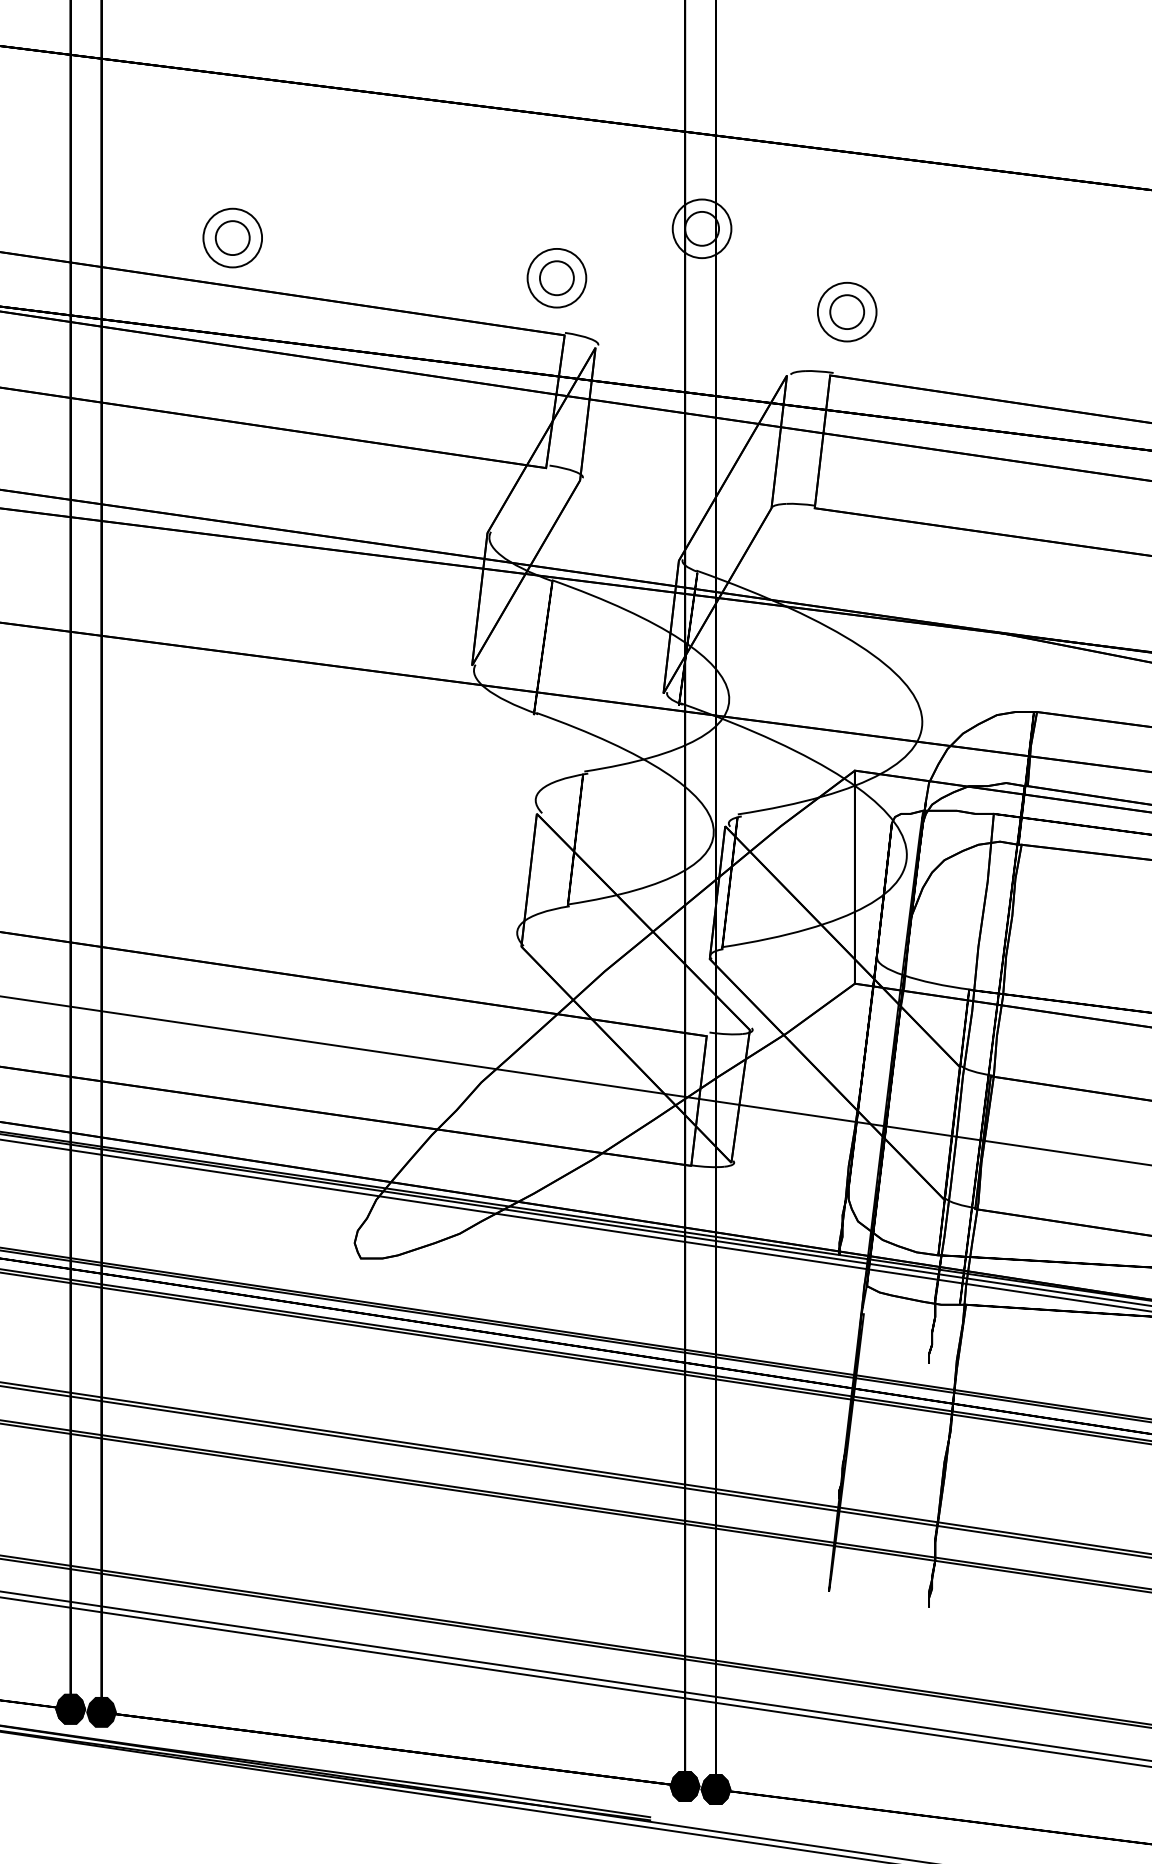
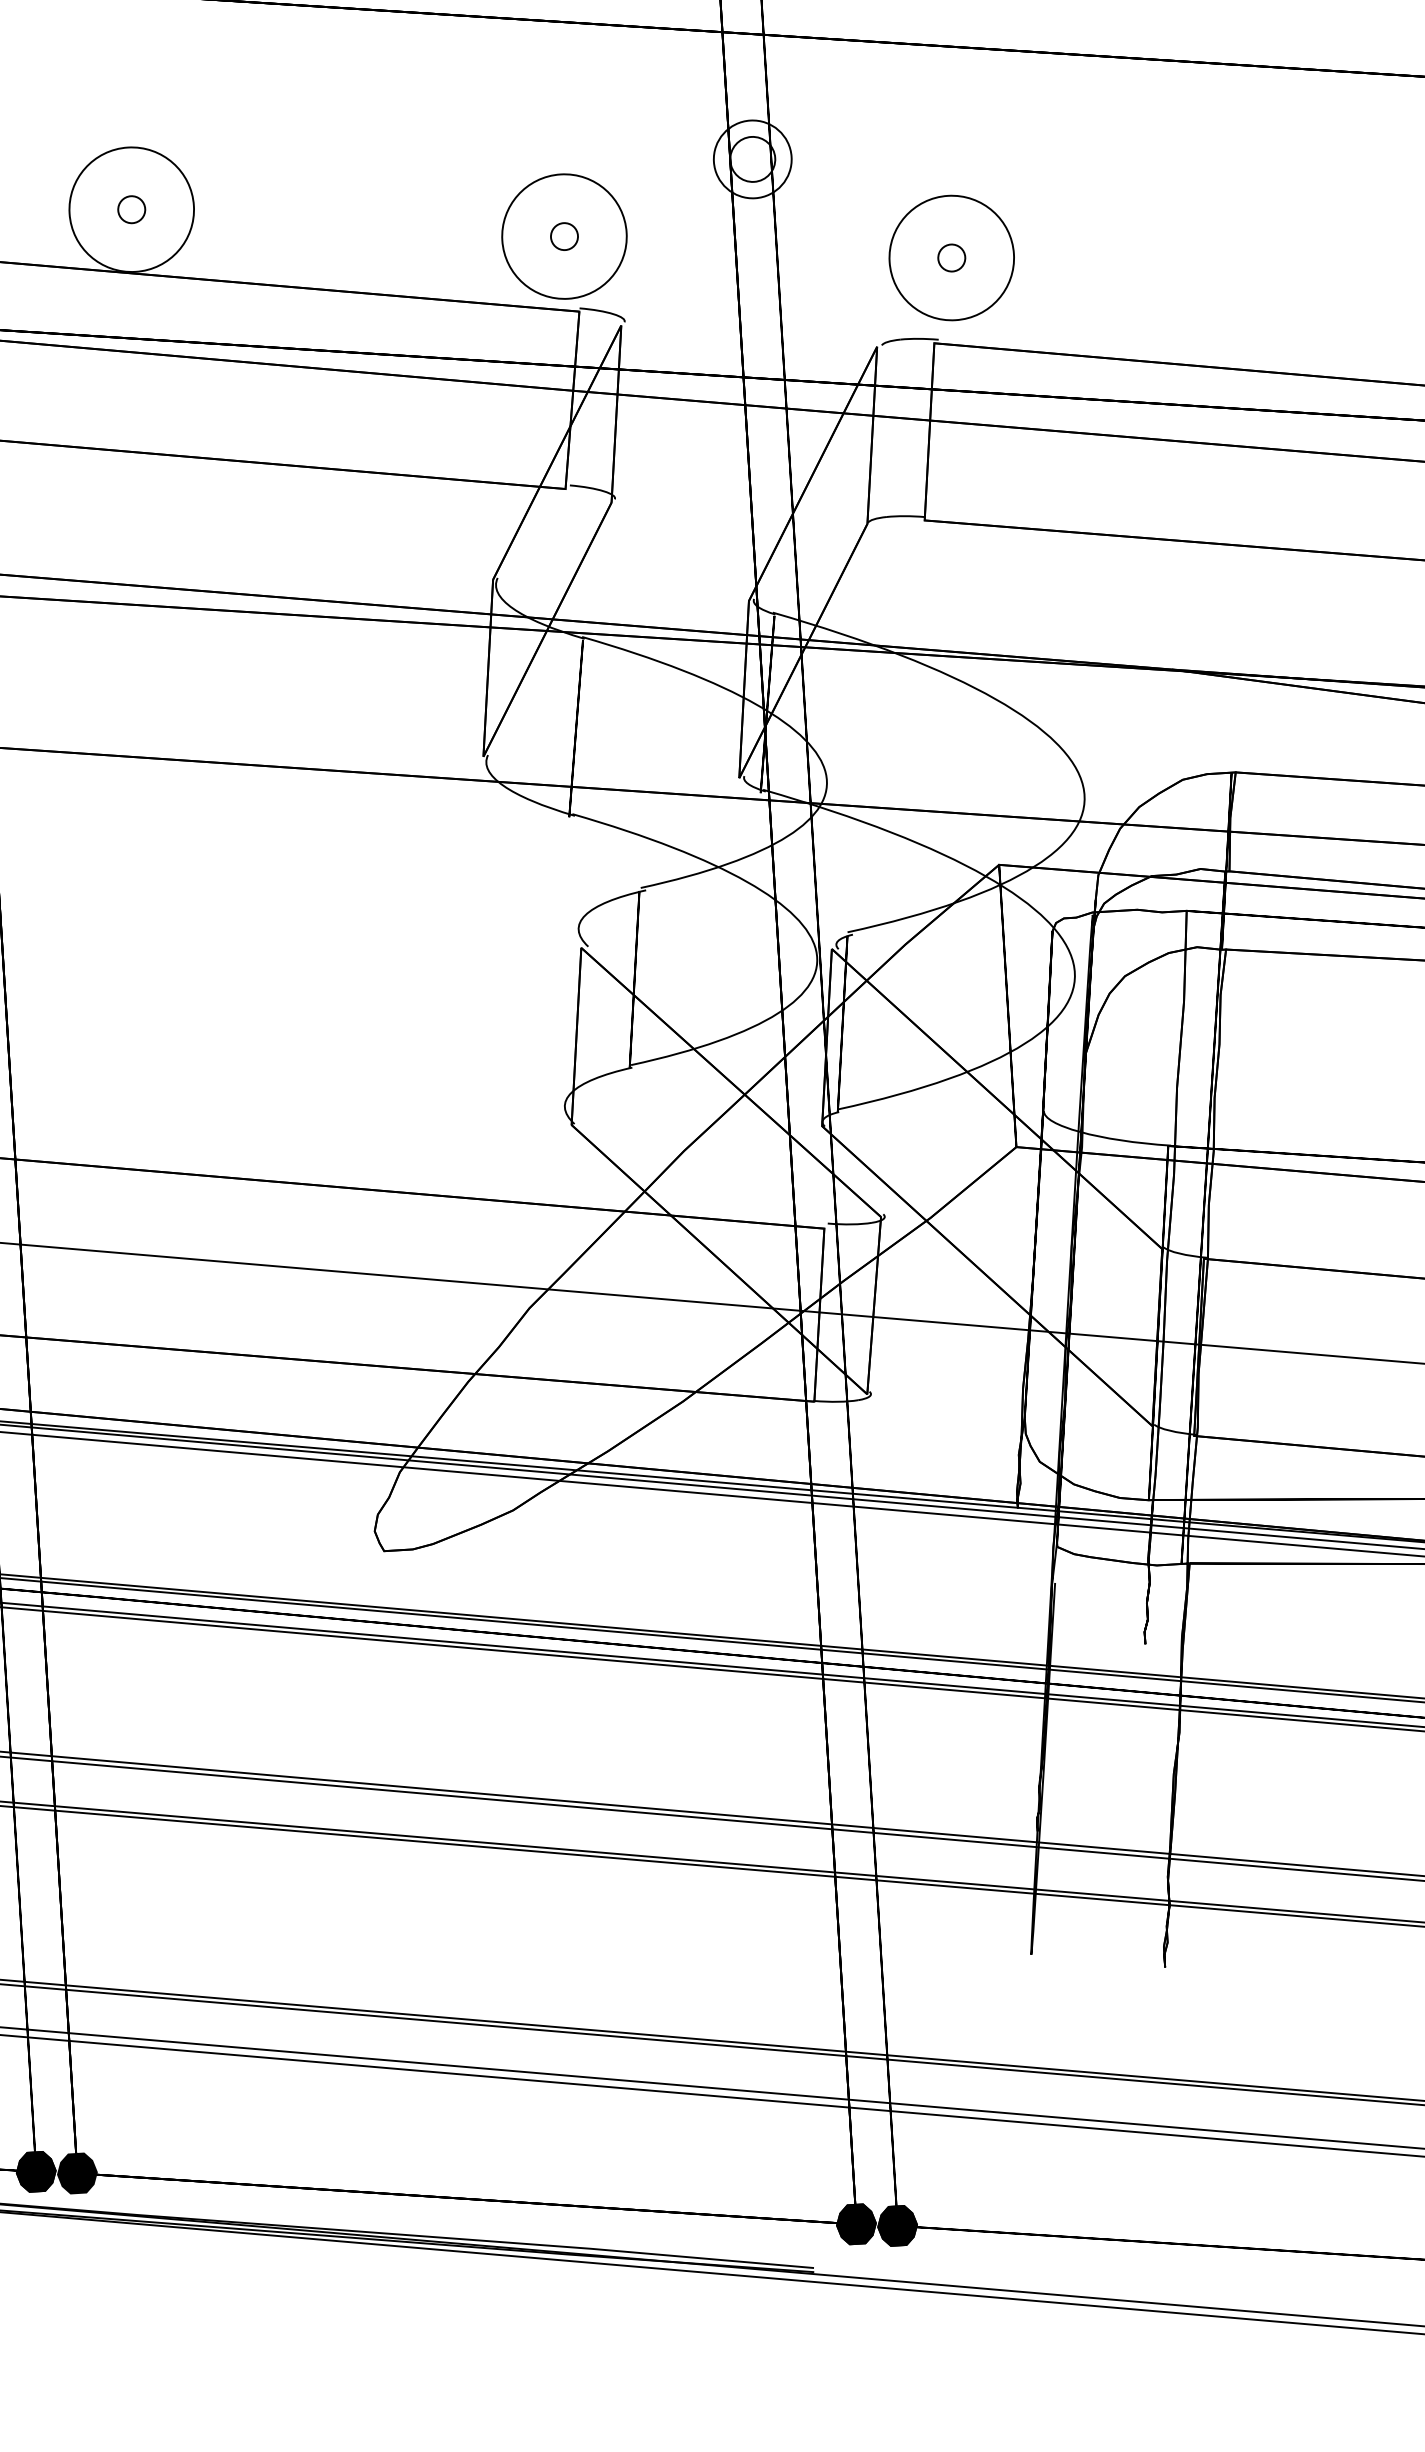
circle: (232, 237) -> (131, 208), size x1.6
circle: (232, 238) -> (131, 210), size x0.6
circle: (556, 277) -> (563, 235), size x1.6
circle: (556, 278) -> (563, 237), size x0.6
circle: (846, 311) -> (950, 257), size x1.6
circle: (847, 312) -> (952, 258), size x0.6

